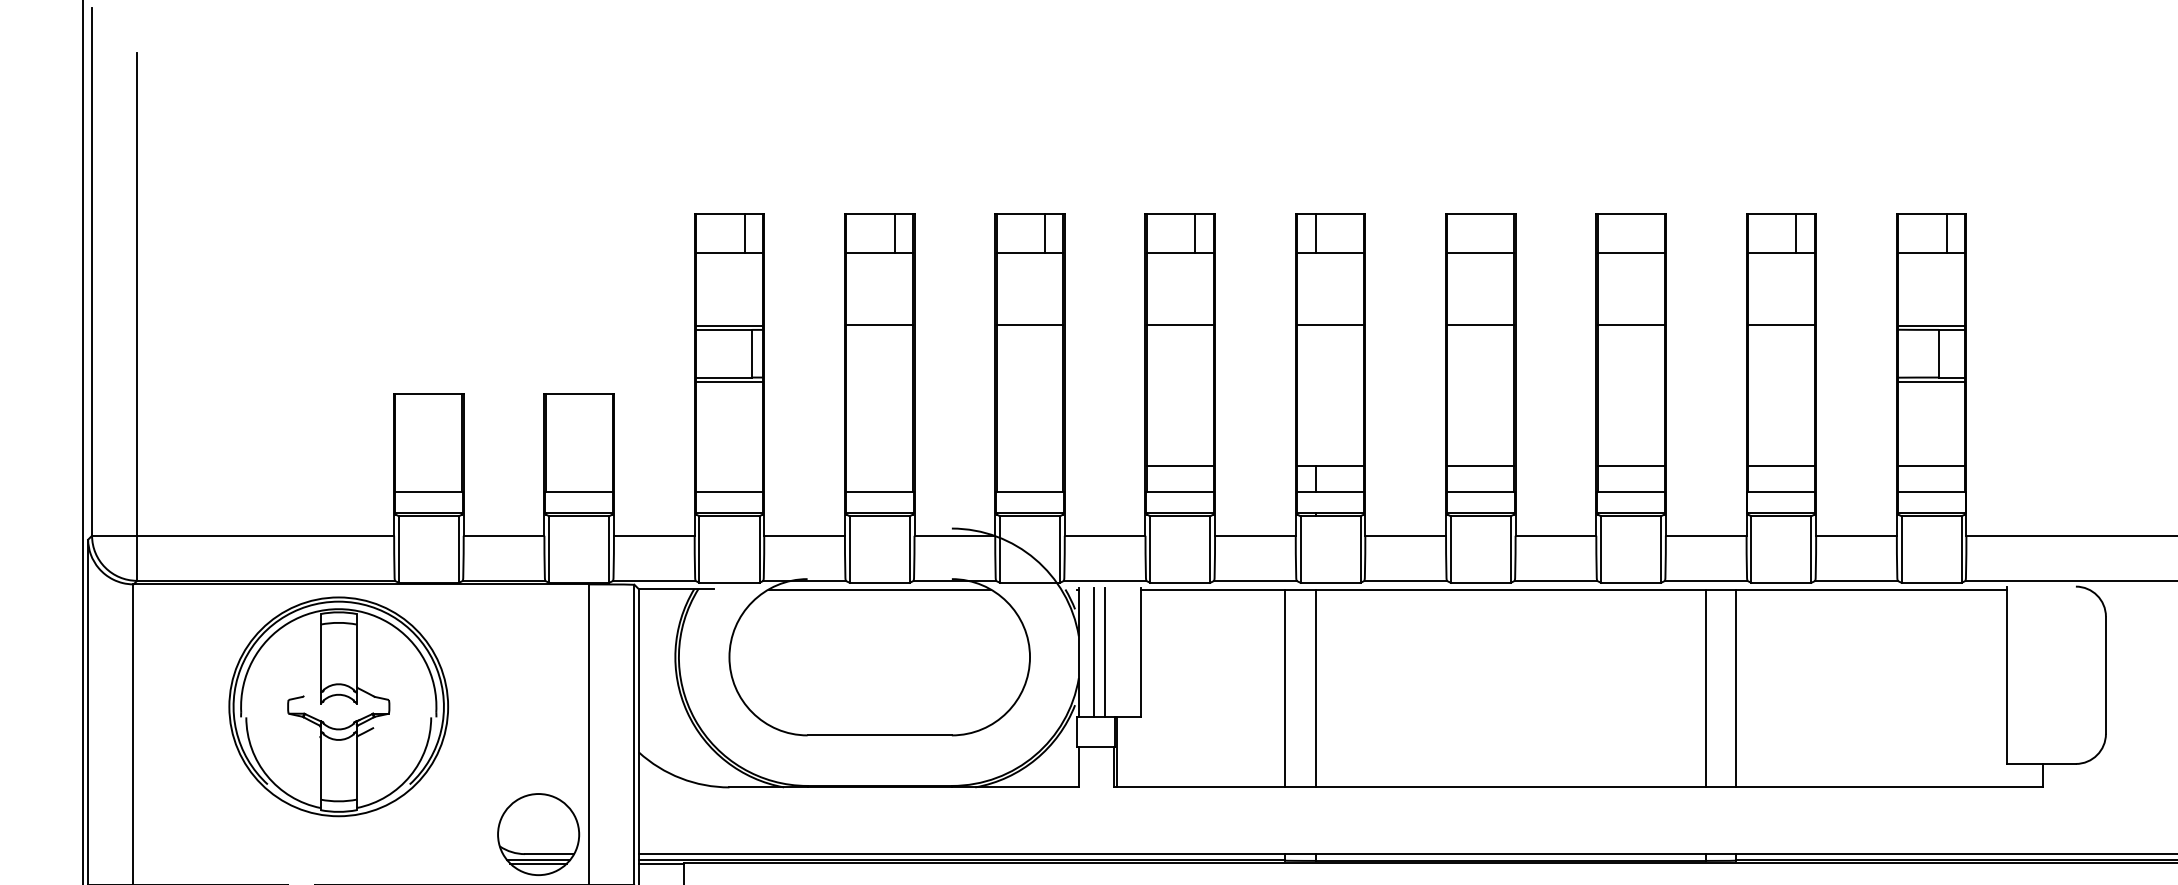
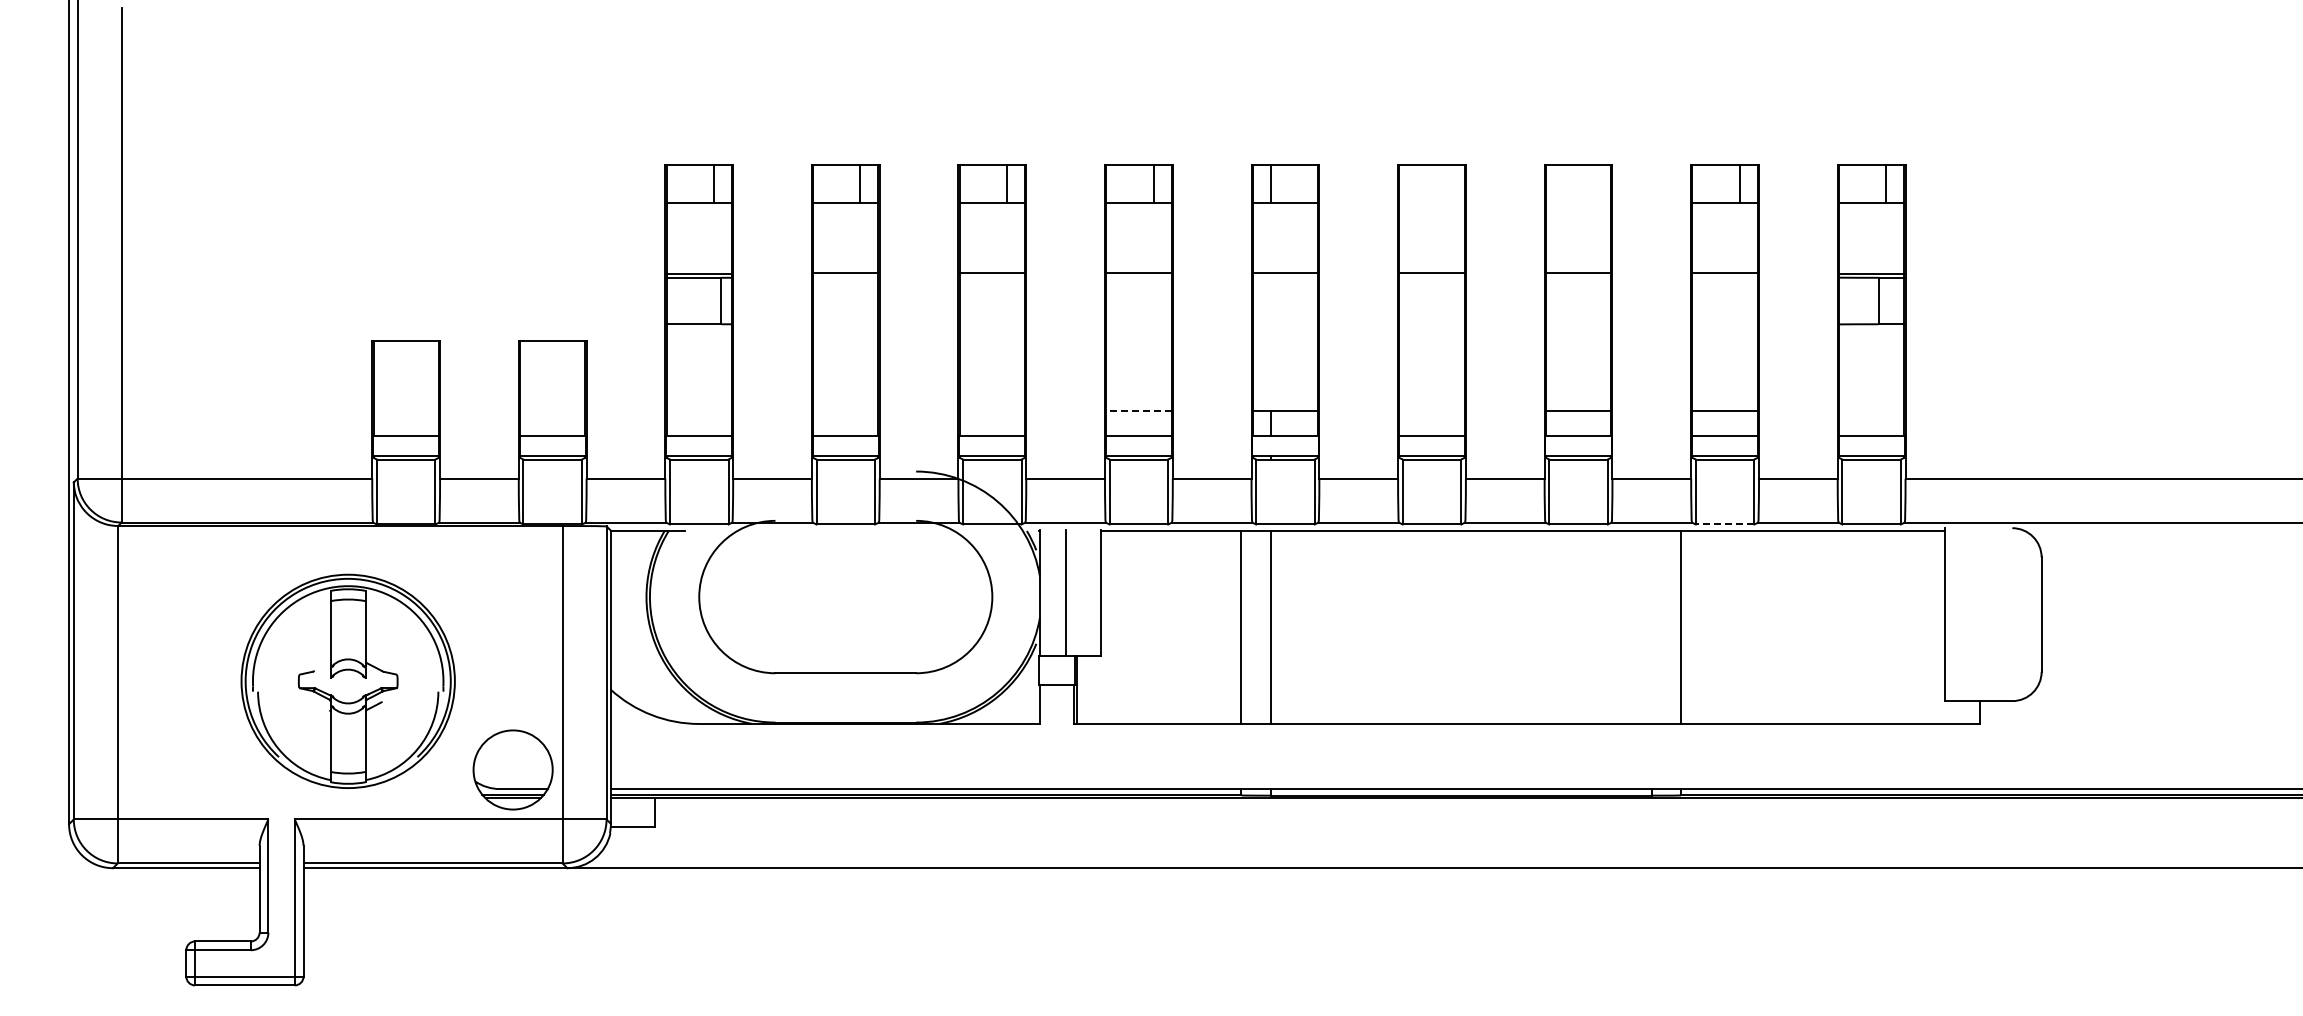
line: (1480, 252) -> (1431, 202), removed
line: (1631, 252) -> (1578, 202), removed
line: (728, 381) -> (698, 328), removed
line: (1931, 381) -> (1871, 328), removed
line: (1179, 465) -> (1138, 410), solid -> dashed
line: (1480, 465) -> (1431, 410), removed
line: (1931, 465) -> (1871, 410), removed
line: (1780, 582) -> (1724, 524), solid -> dashed
line: (879, 590) -> (845, 531), removed
line: (1093, 652) -> (1054, 592), removed
line: (1705, 688) -> (1651, 627), removed
part: (338, 705) -> (347, 680), moved

